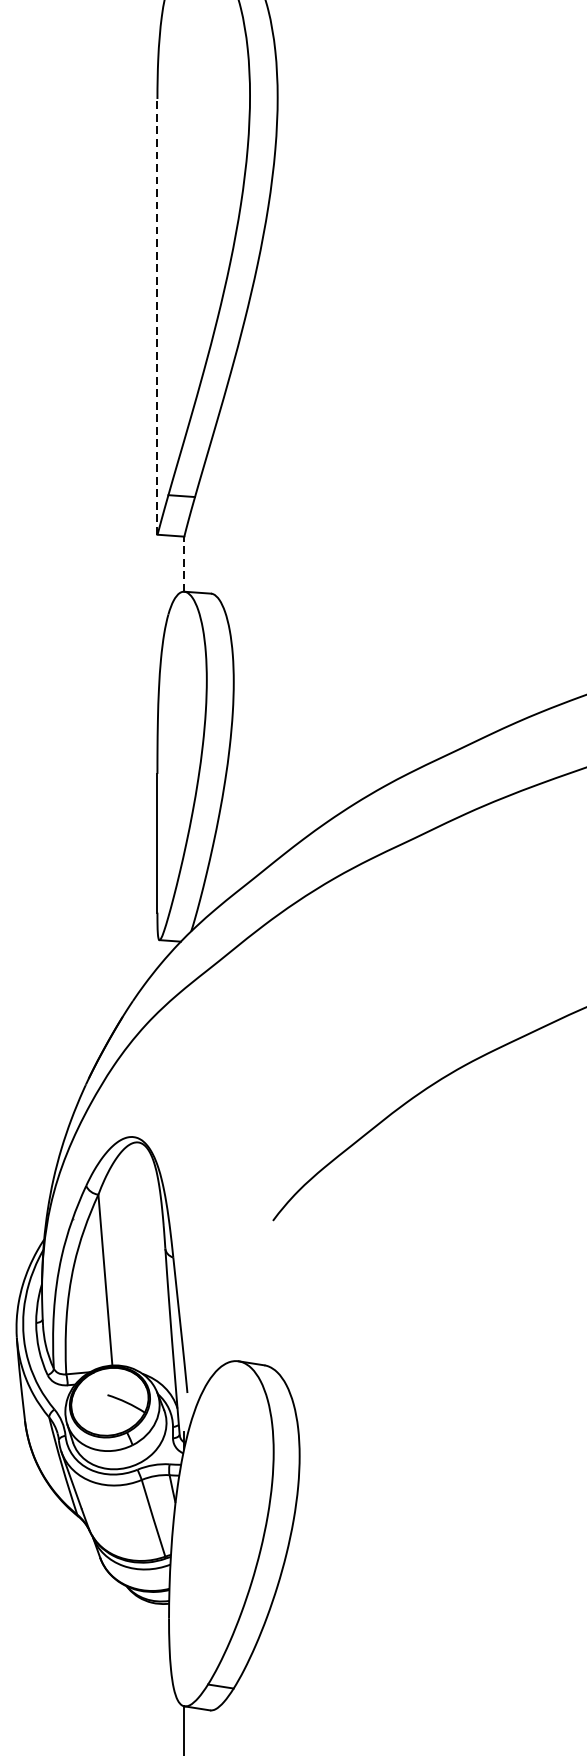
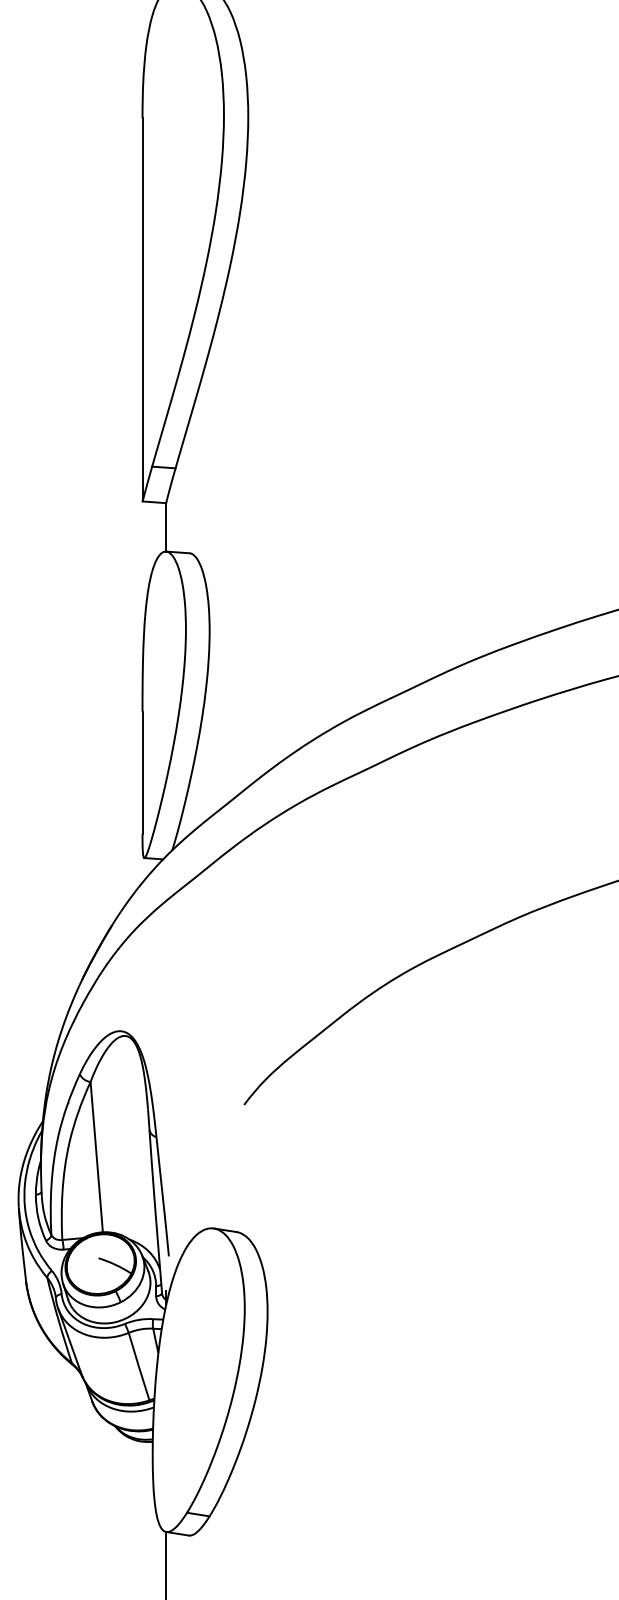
line: (157, 316) -> (142, 309), dashed -> solid
line: (184, 563) -> (166, 526), dashed -> solid

